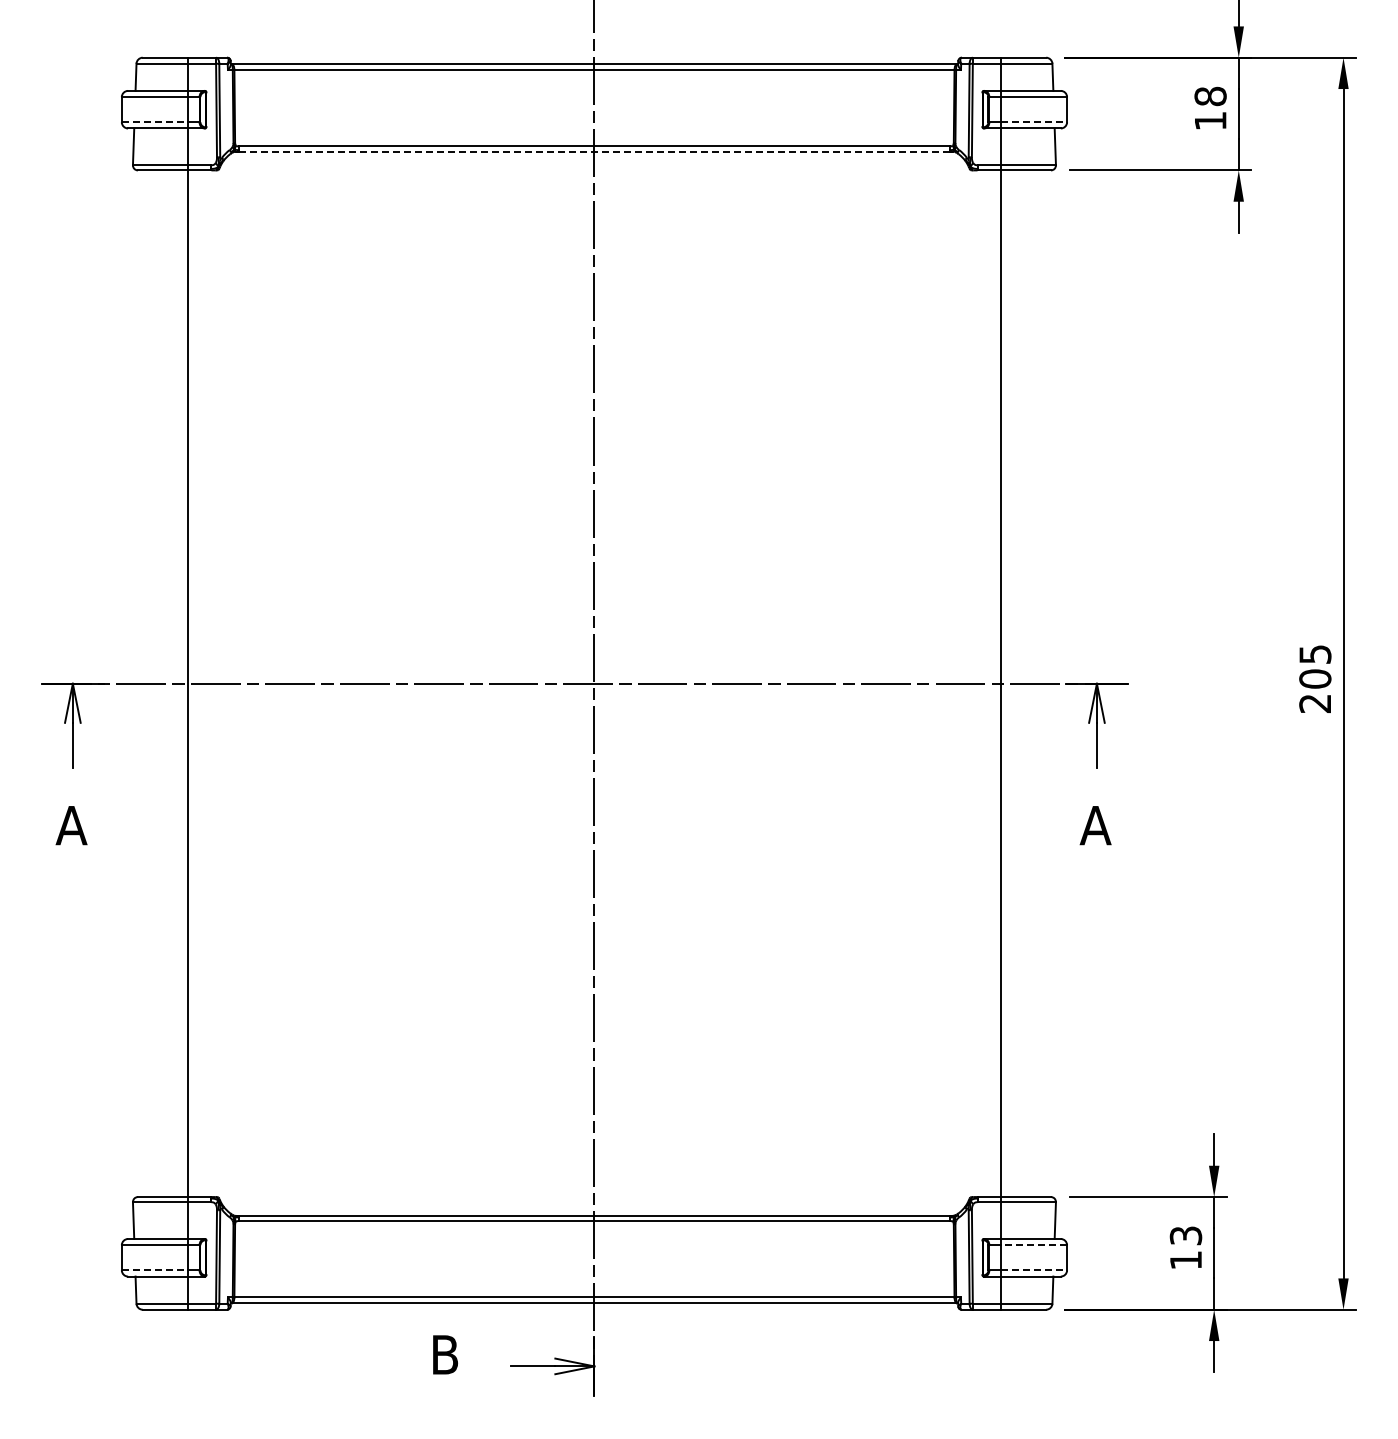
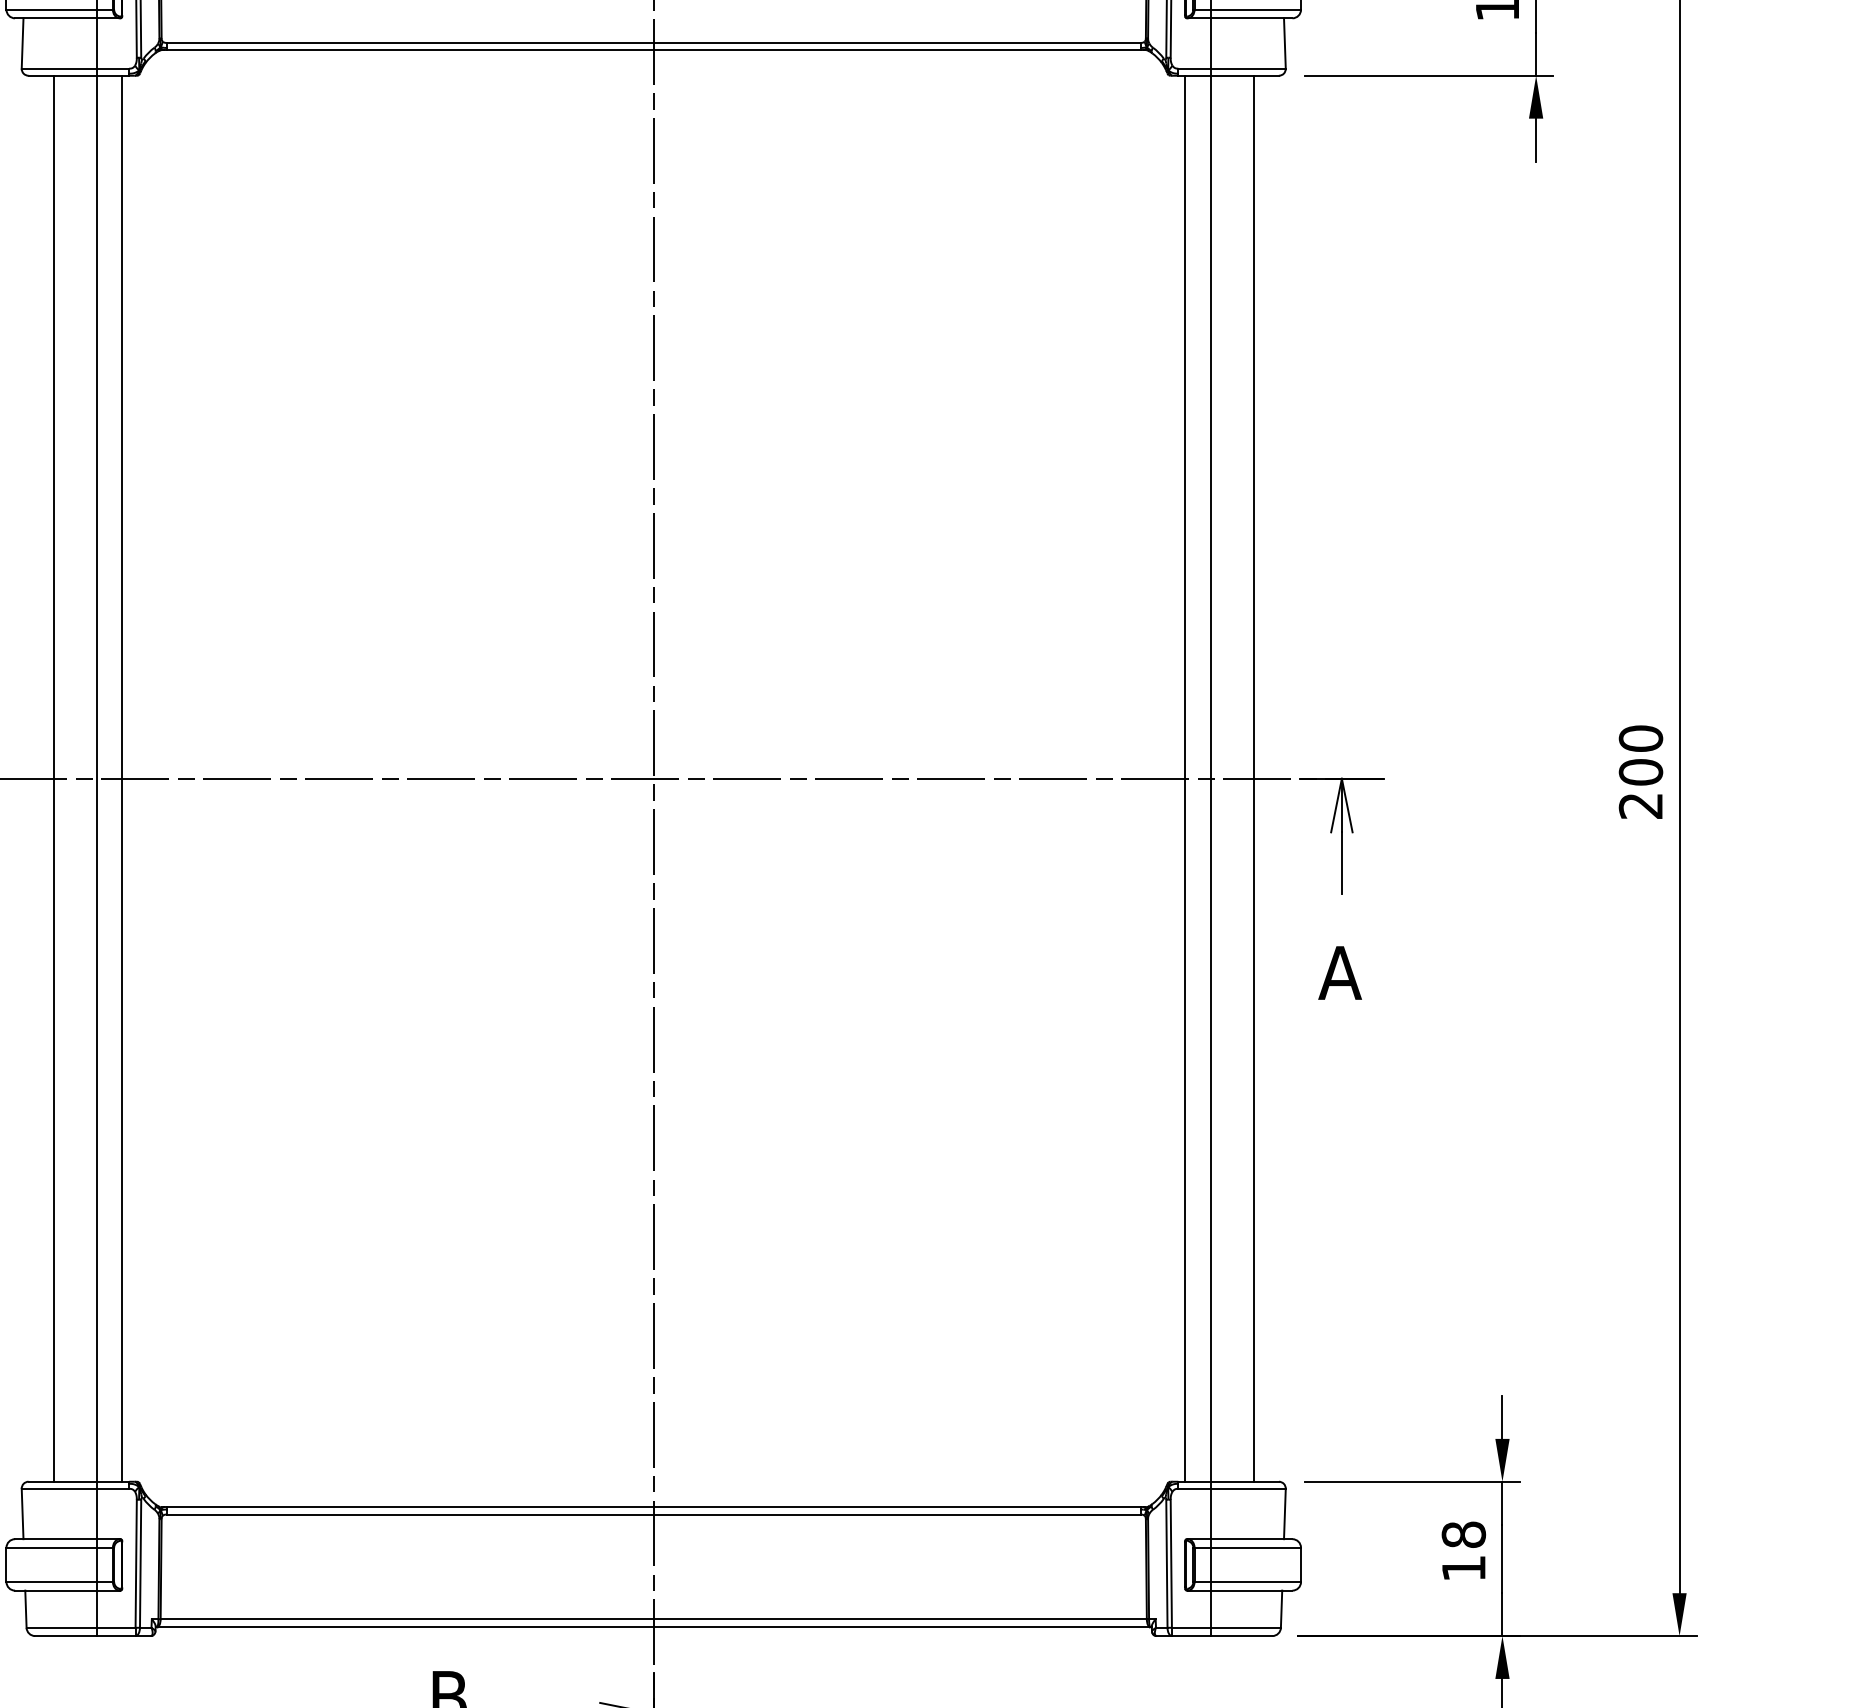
line: (154, 122) -> (51, 10), dashed -> solid
line: (1034, 122) -> (1256, 10), dashed -> solid
line: (594, 151) -> (653, 49), dashed -> solid
text: (1315, 654) -> (1641, 738), 205 -> 200
line: (156, 683) -> (53, 778), added
line: (206, 683) -> (122, 778), added
line: (982, 683) -> (1185, 778), added
line: (1032, 683) -> (1253, 778), added
text: (1186, 1235) -> (1464, 1534), 13 -> 18
line: (1034, 1245) -> (1256, 1548), dashed -> solid
line: (154, 1270) -> (51, 1582), dashed -> solid
line: (1034, 1270) -> (1256, 1582), dashed -> solid

